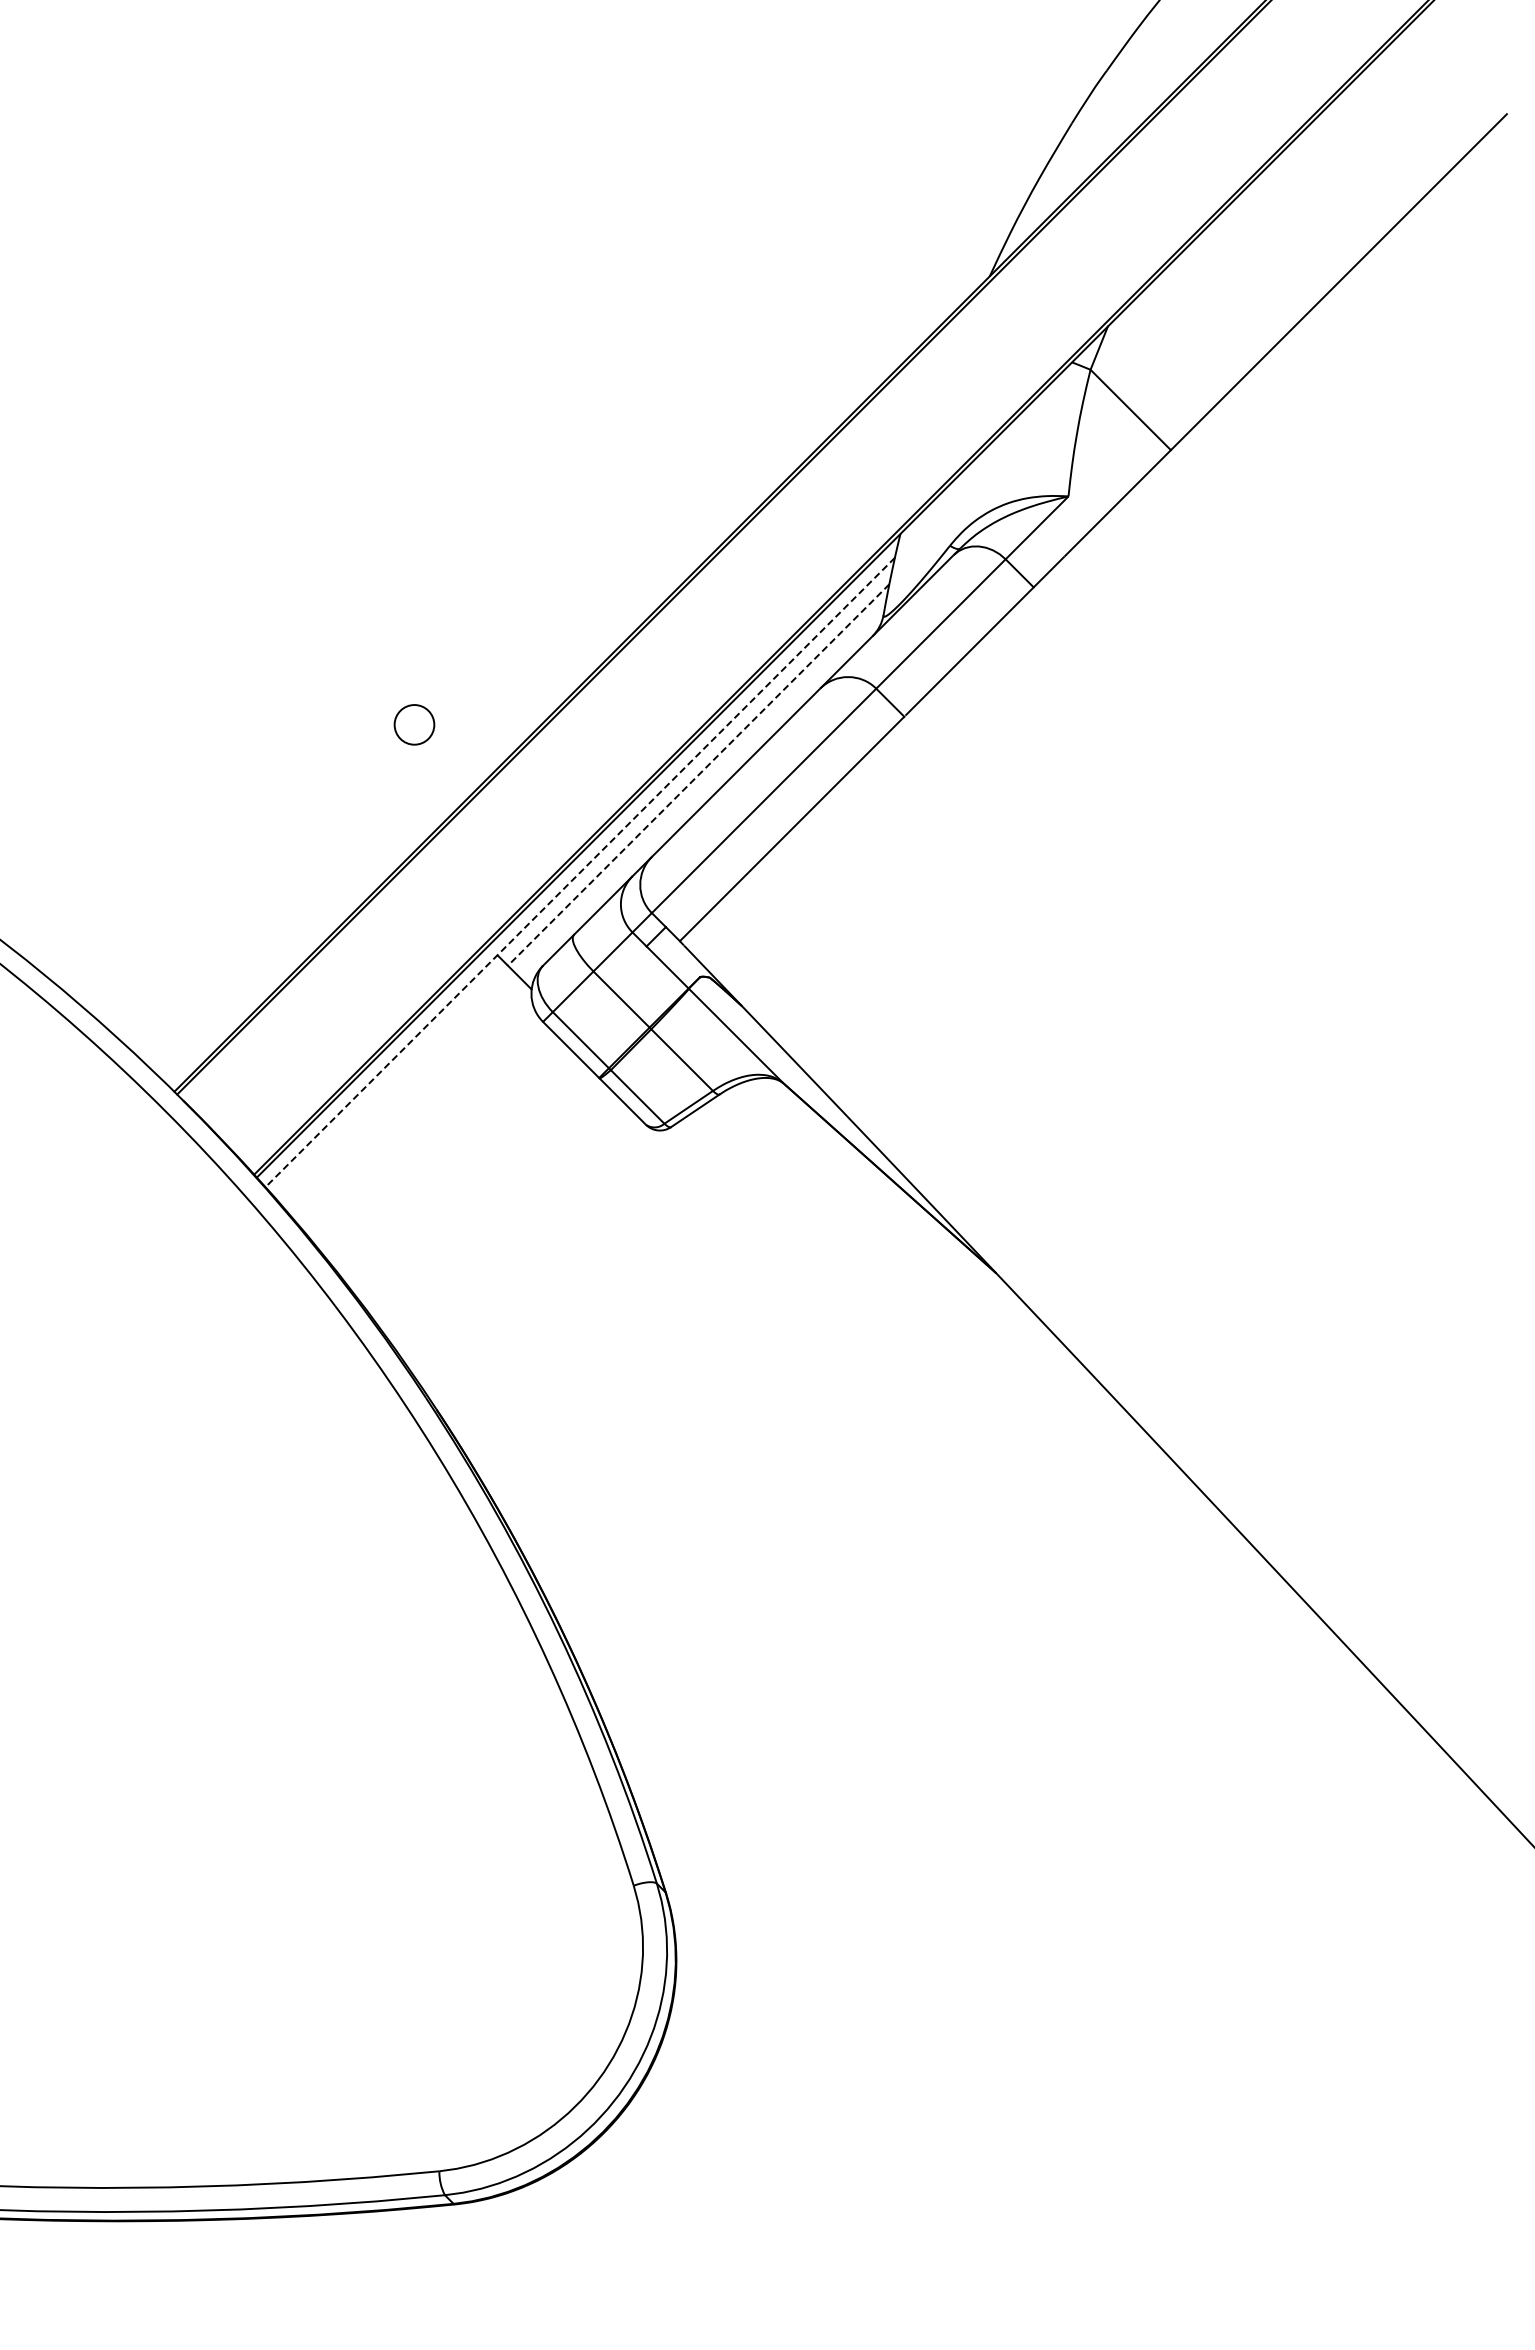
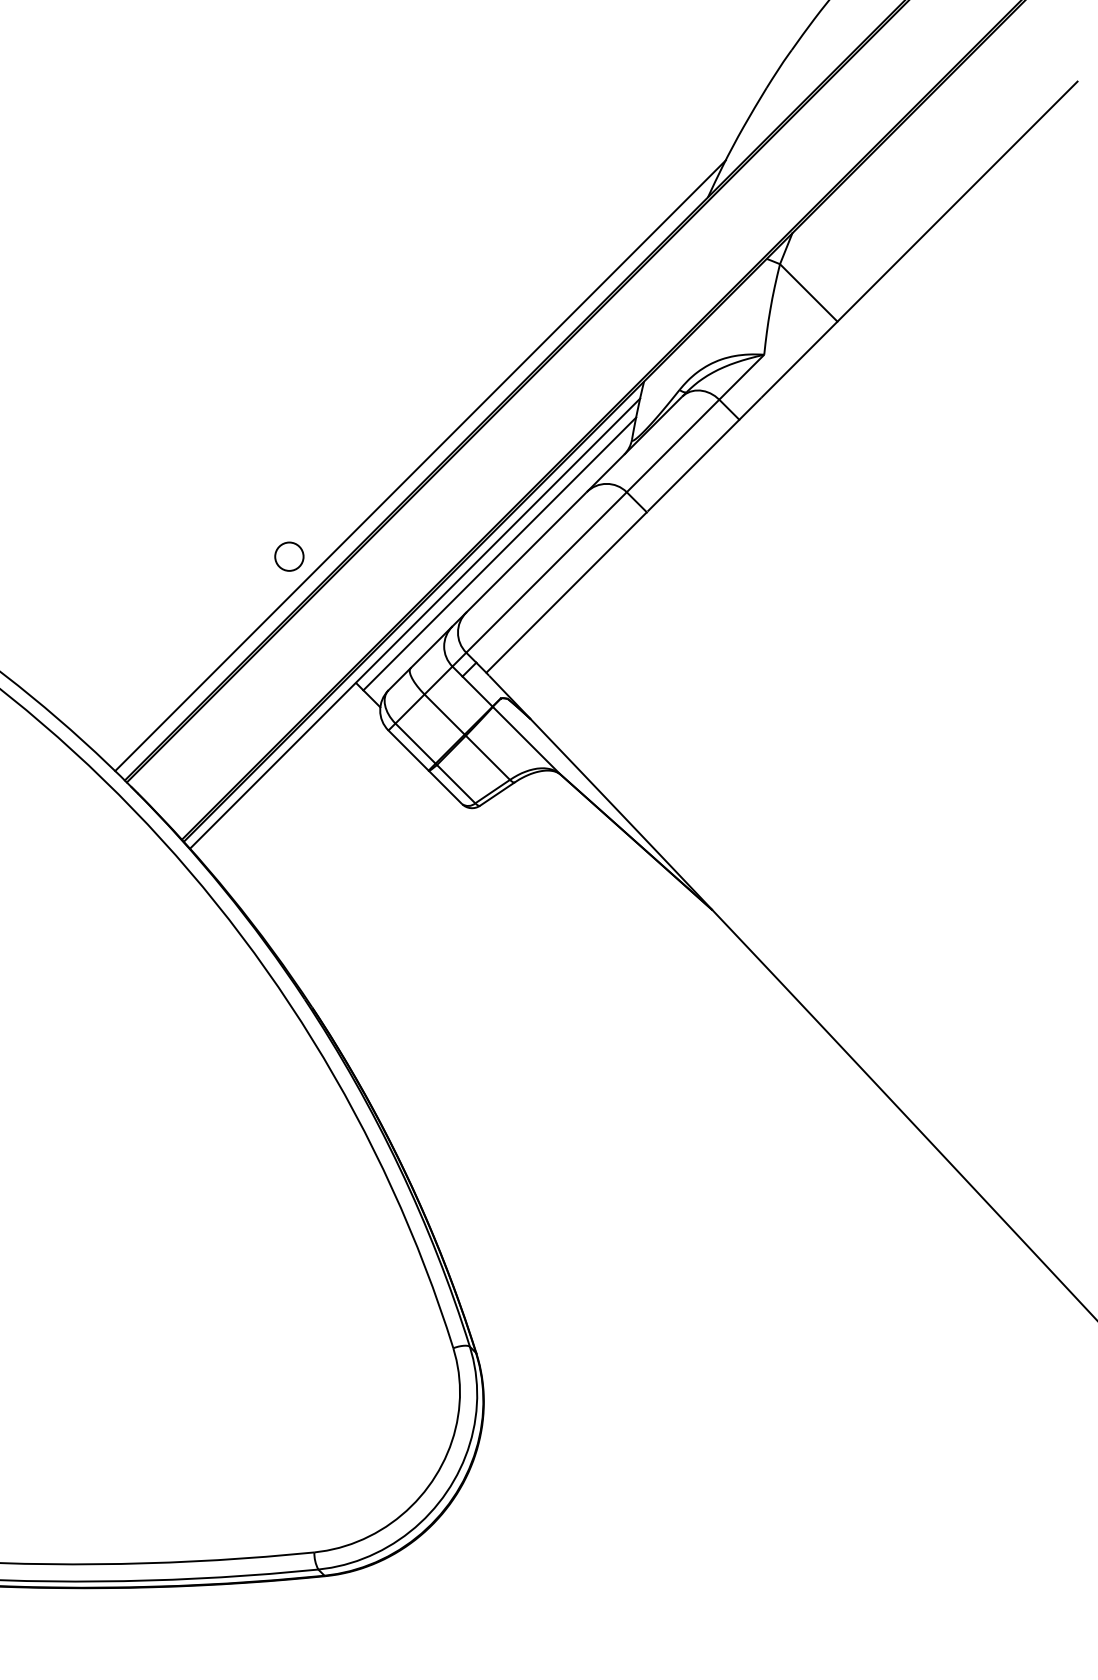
line: (587, 651) -> (420, 465), added
circle: (414, 724) -> (289, 556), moved
line: (698, 775) -> (499, 554), dashed -> solid
line: (579, 872) -> (414, 623), dashed -> solid

